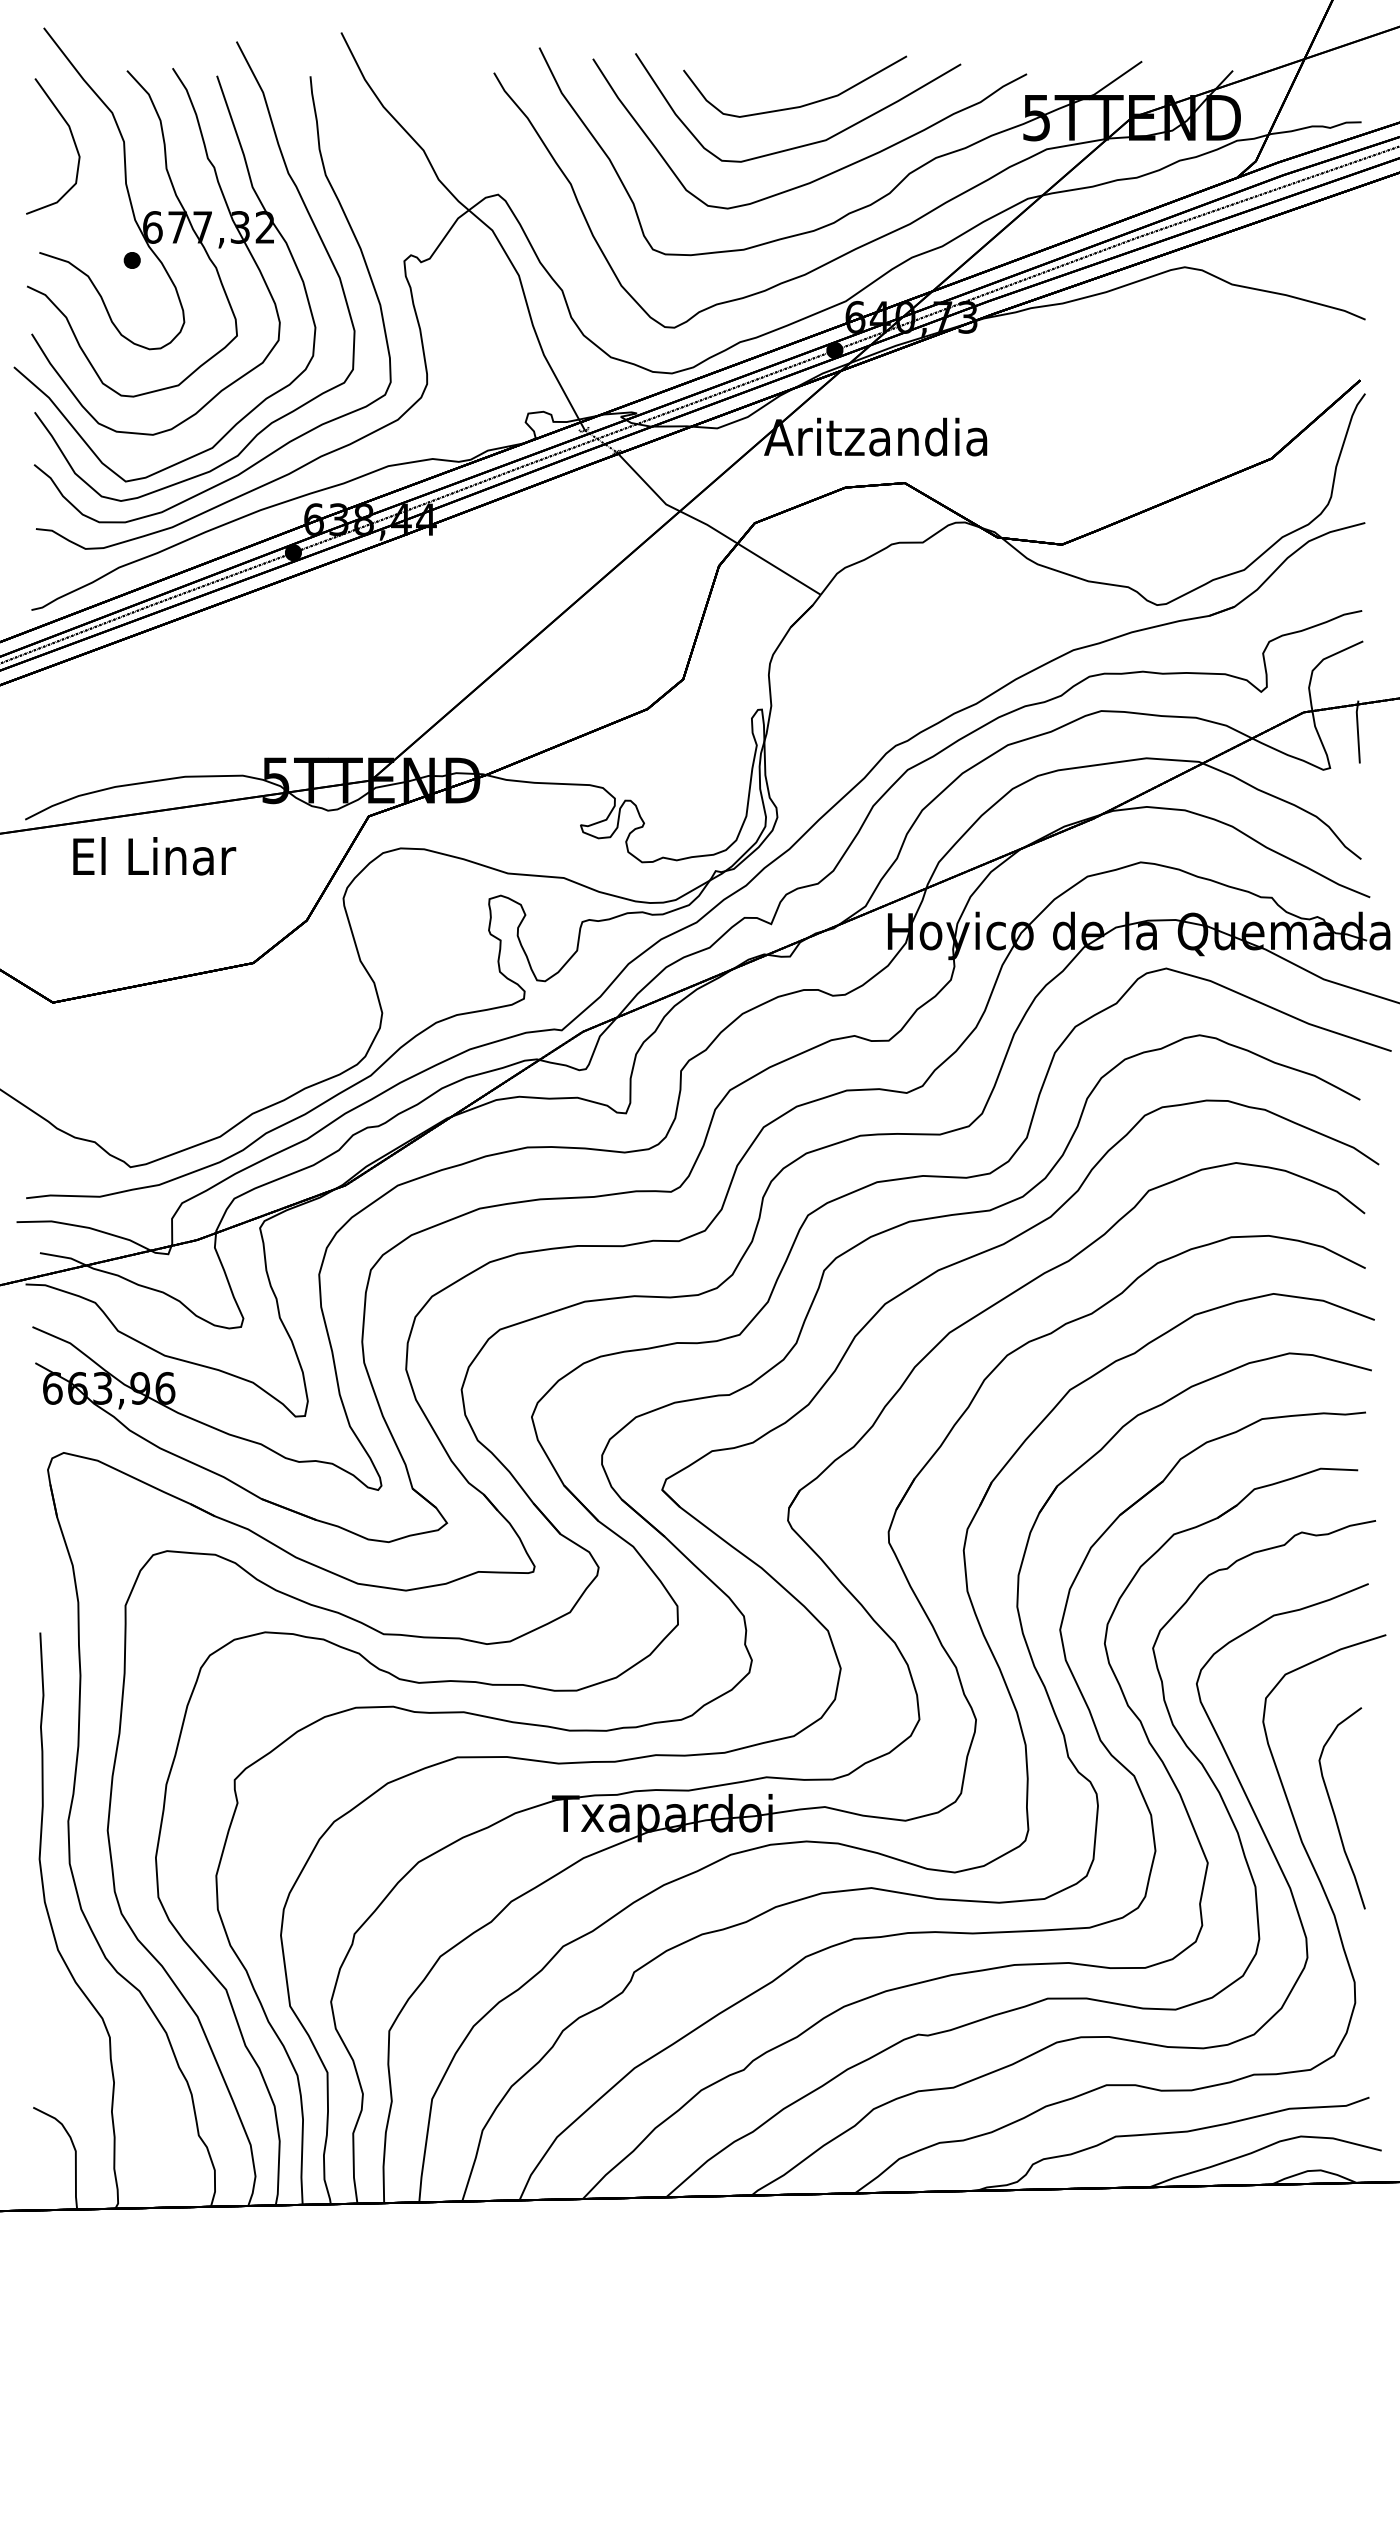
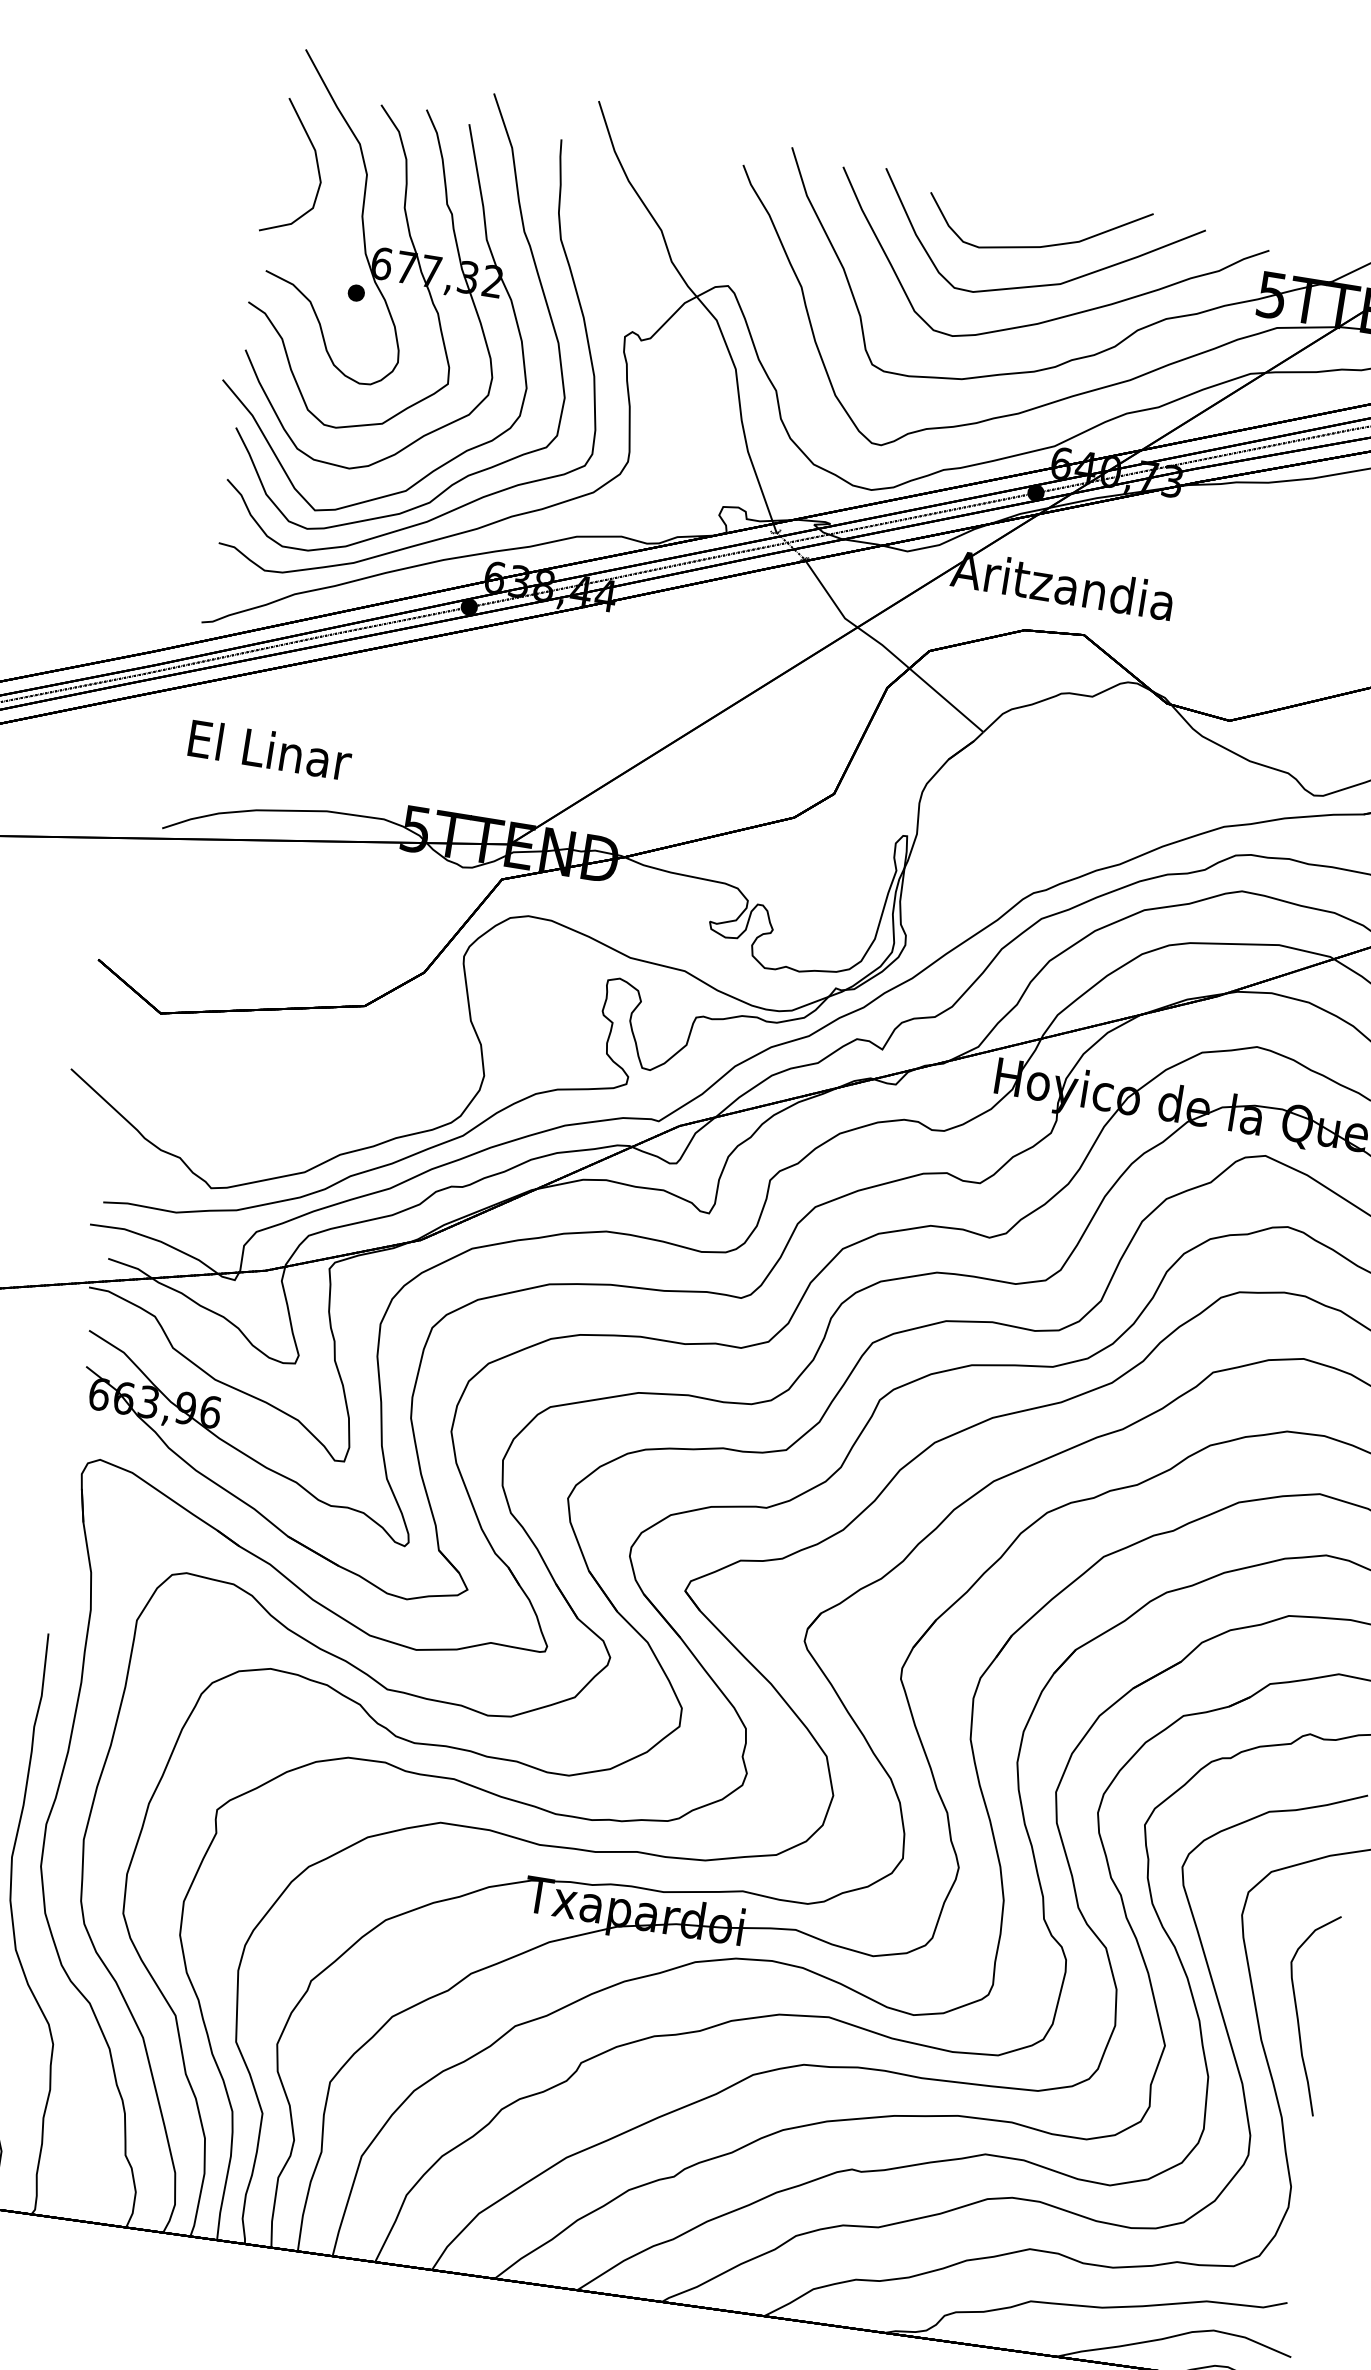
text: (154, 856) -> (270, 750), moved

